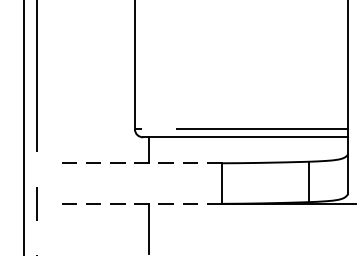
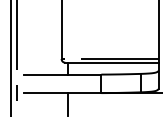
line: (136, 163) -> (62, 74), dashed -> solid
line: (136, 204) -> (62, 93), dashed -> solid

